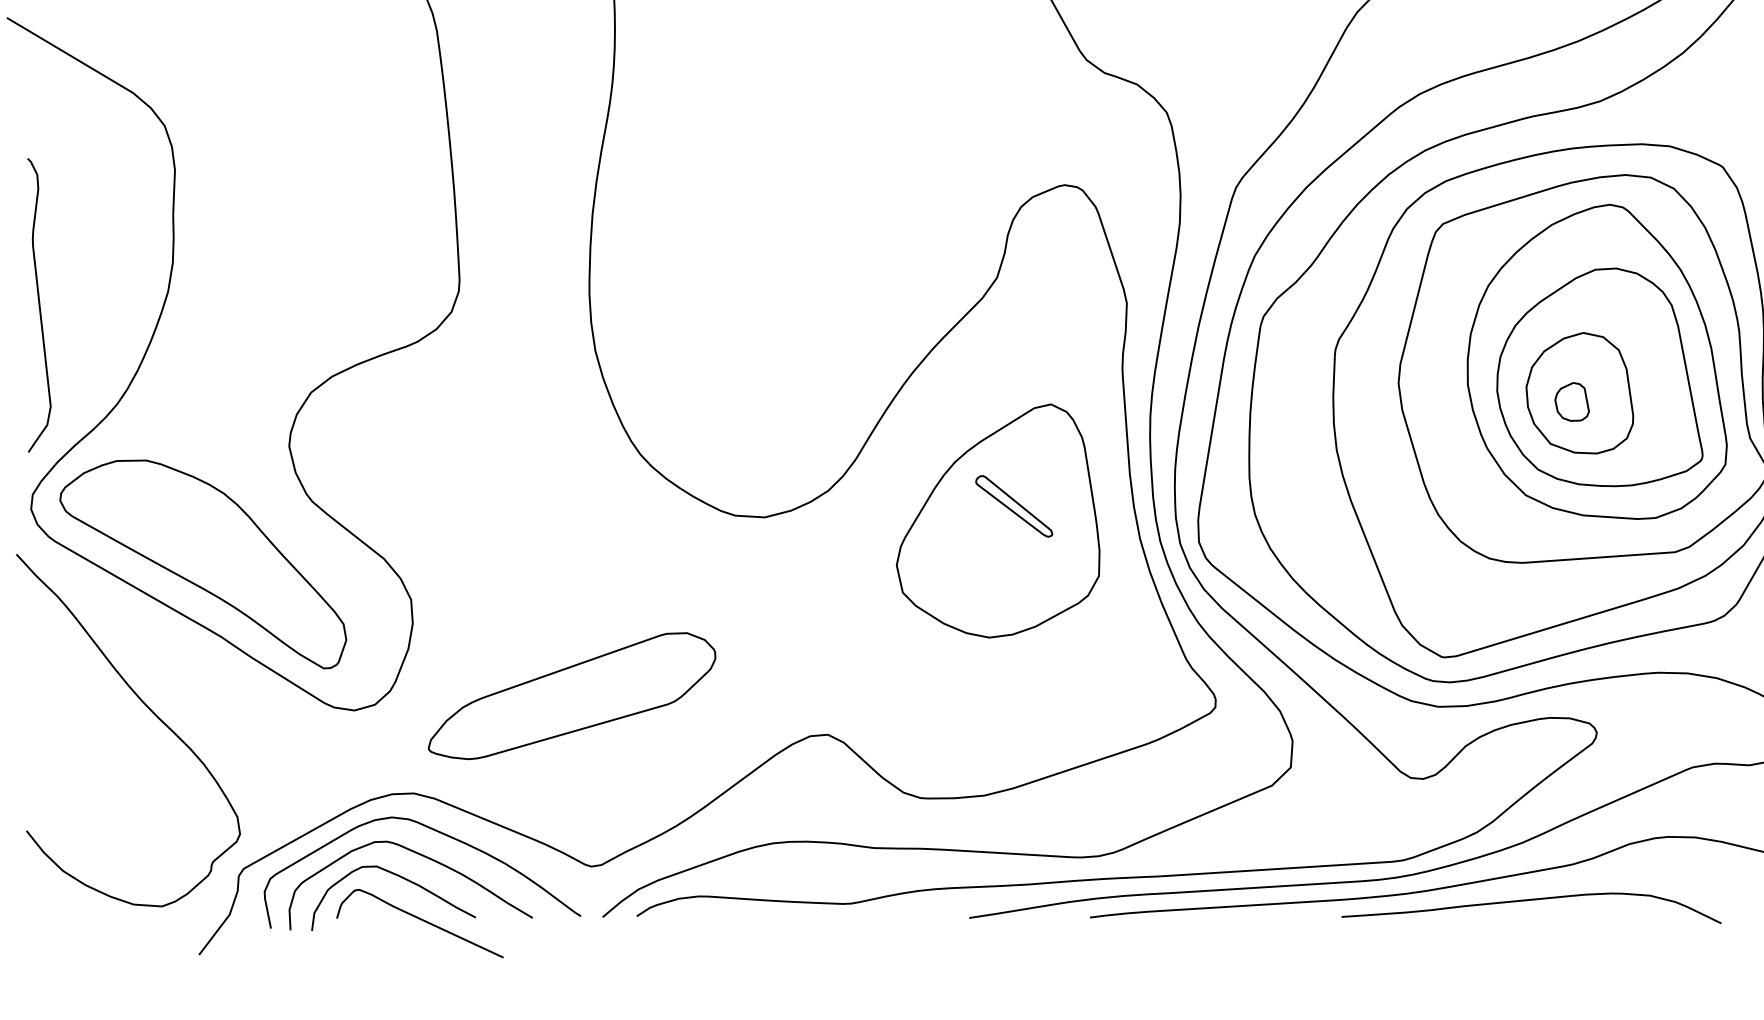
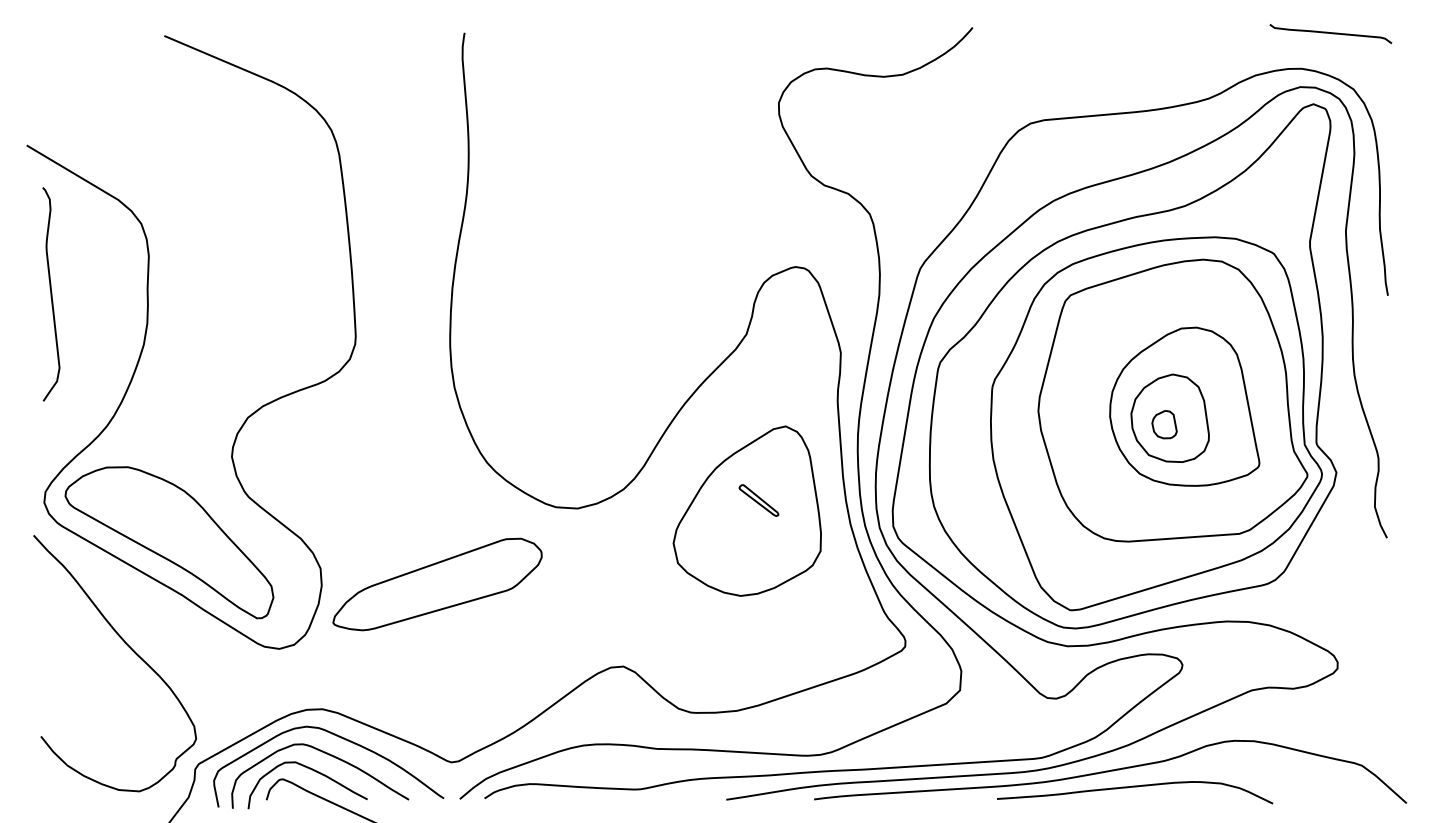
curve: (39, 305) -> (51, 294), moved
part: (1596, 361) -> (1182, 395), removed
part: (1013, 506) -> (758, 500), size x0.7
part: (571, 696) -> (437, 584), moved

